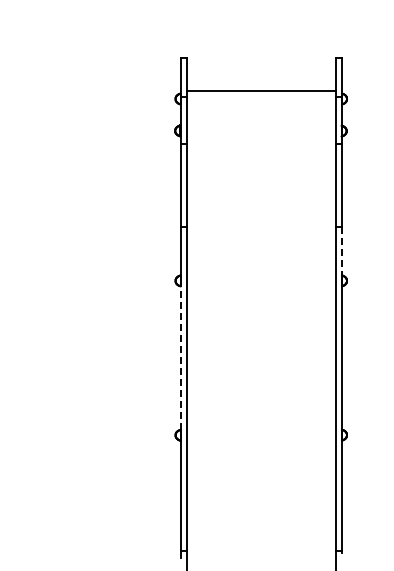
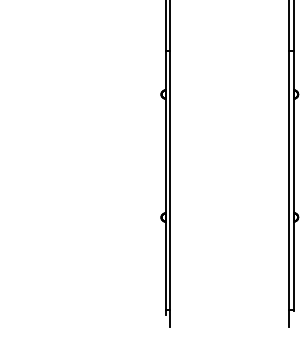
line: (341, 251) -> (293, 71), dashed -> solid
line: (181, 358) -> (166, 156), dashed -> solid

